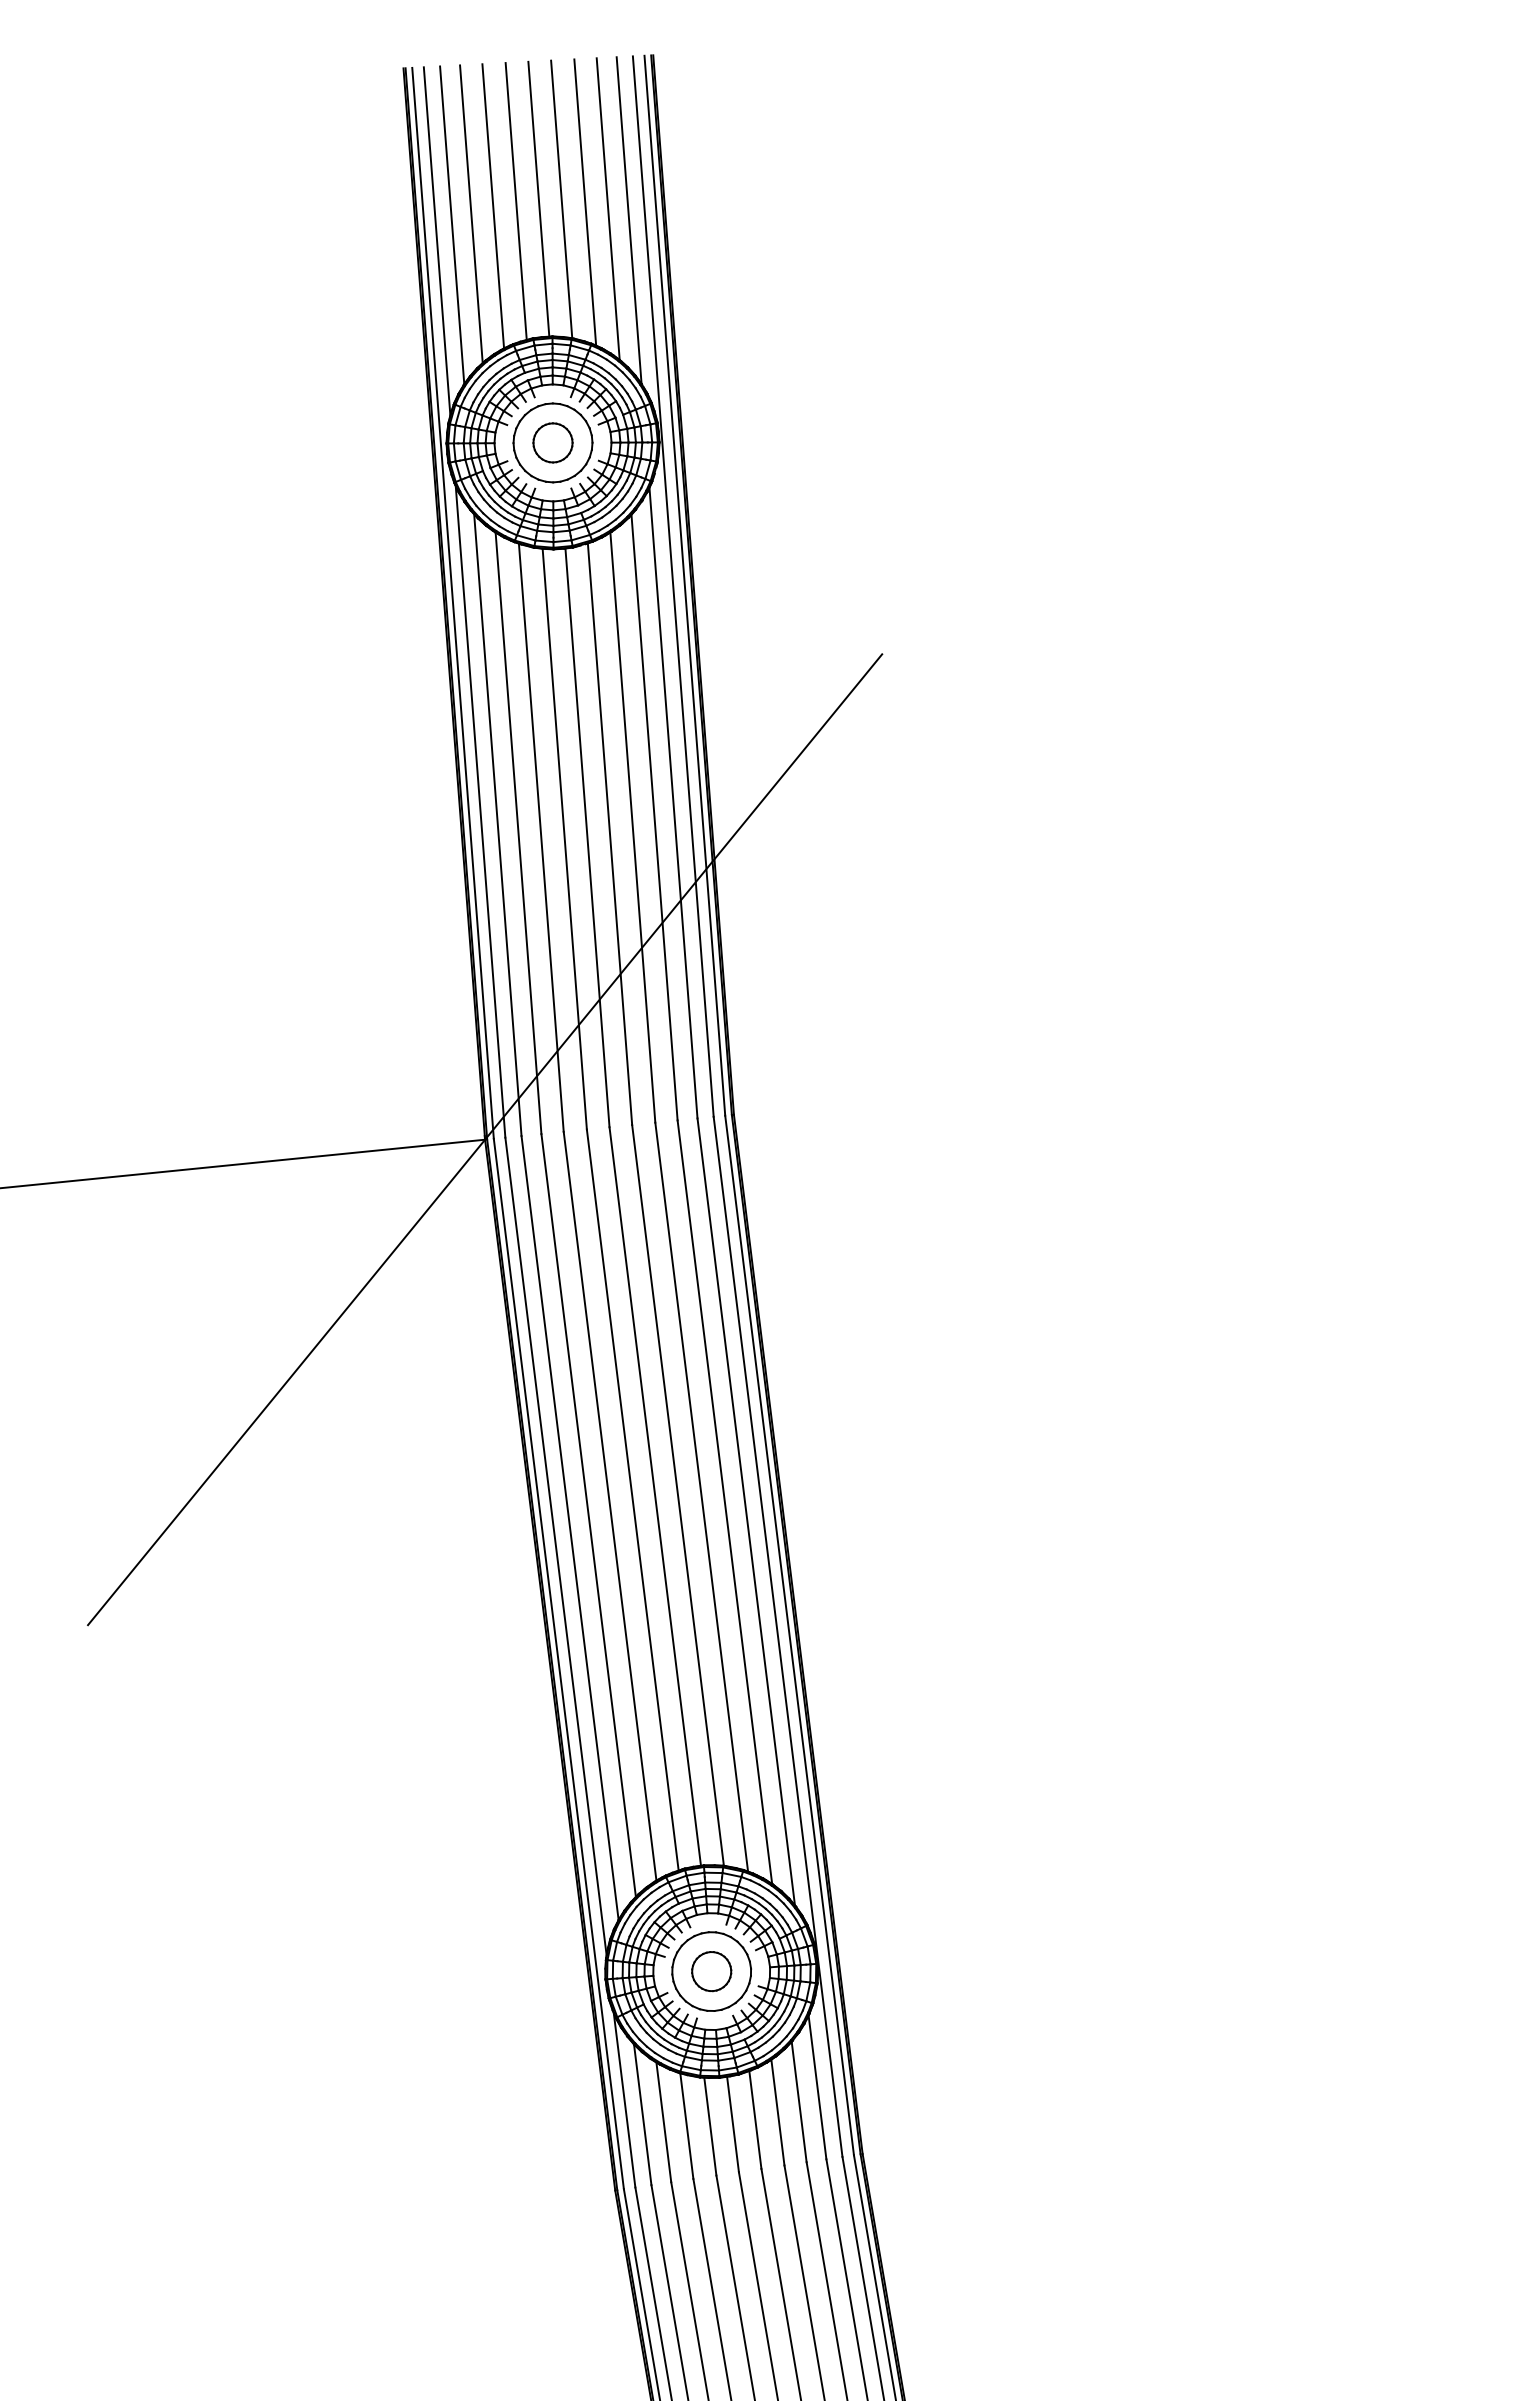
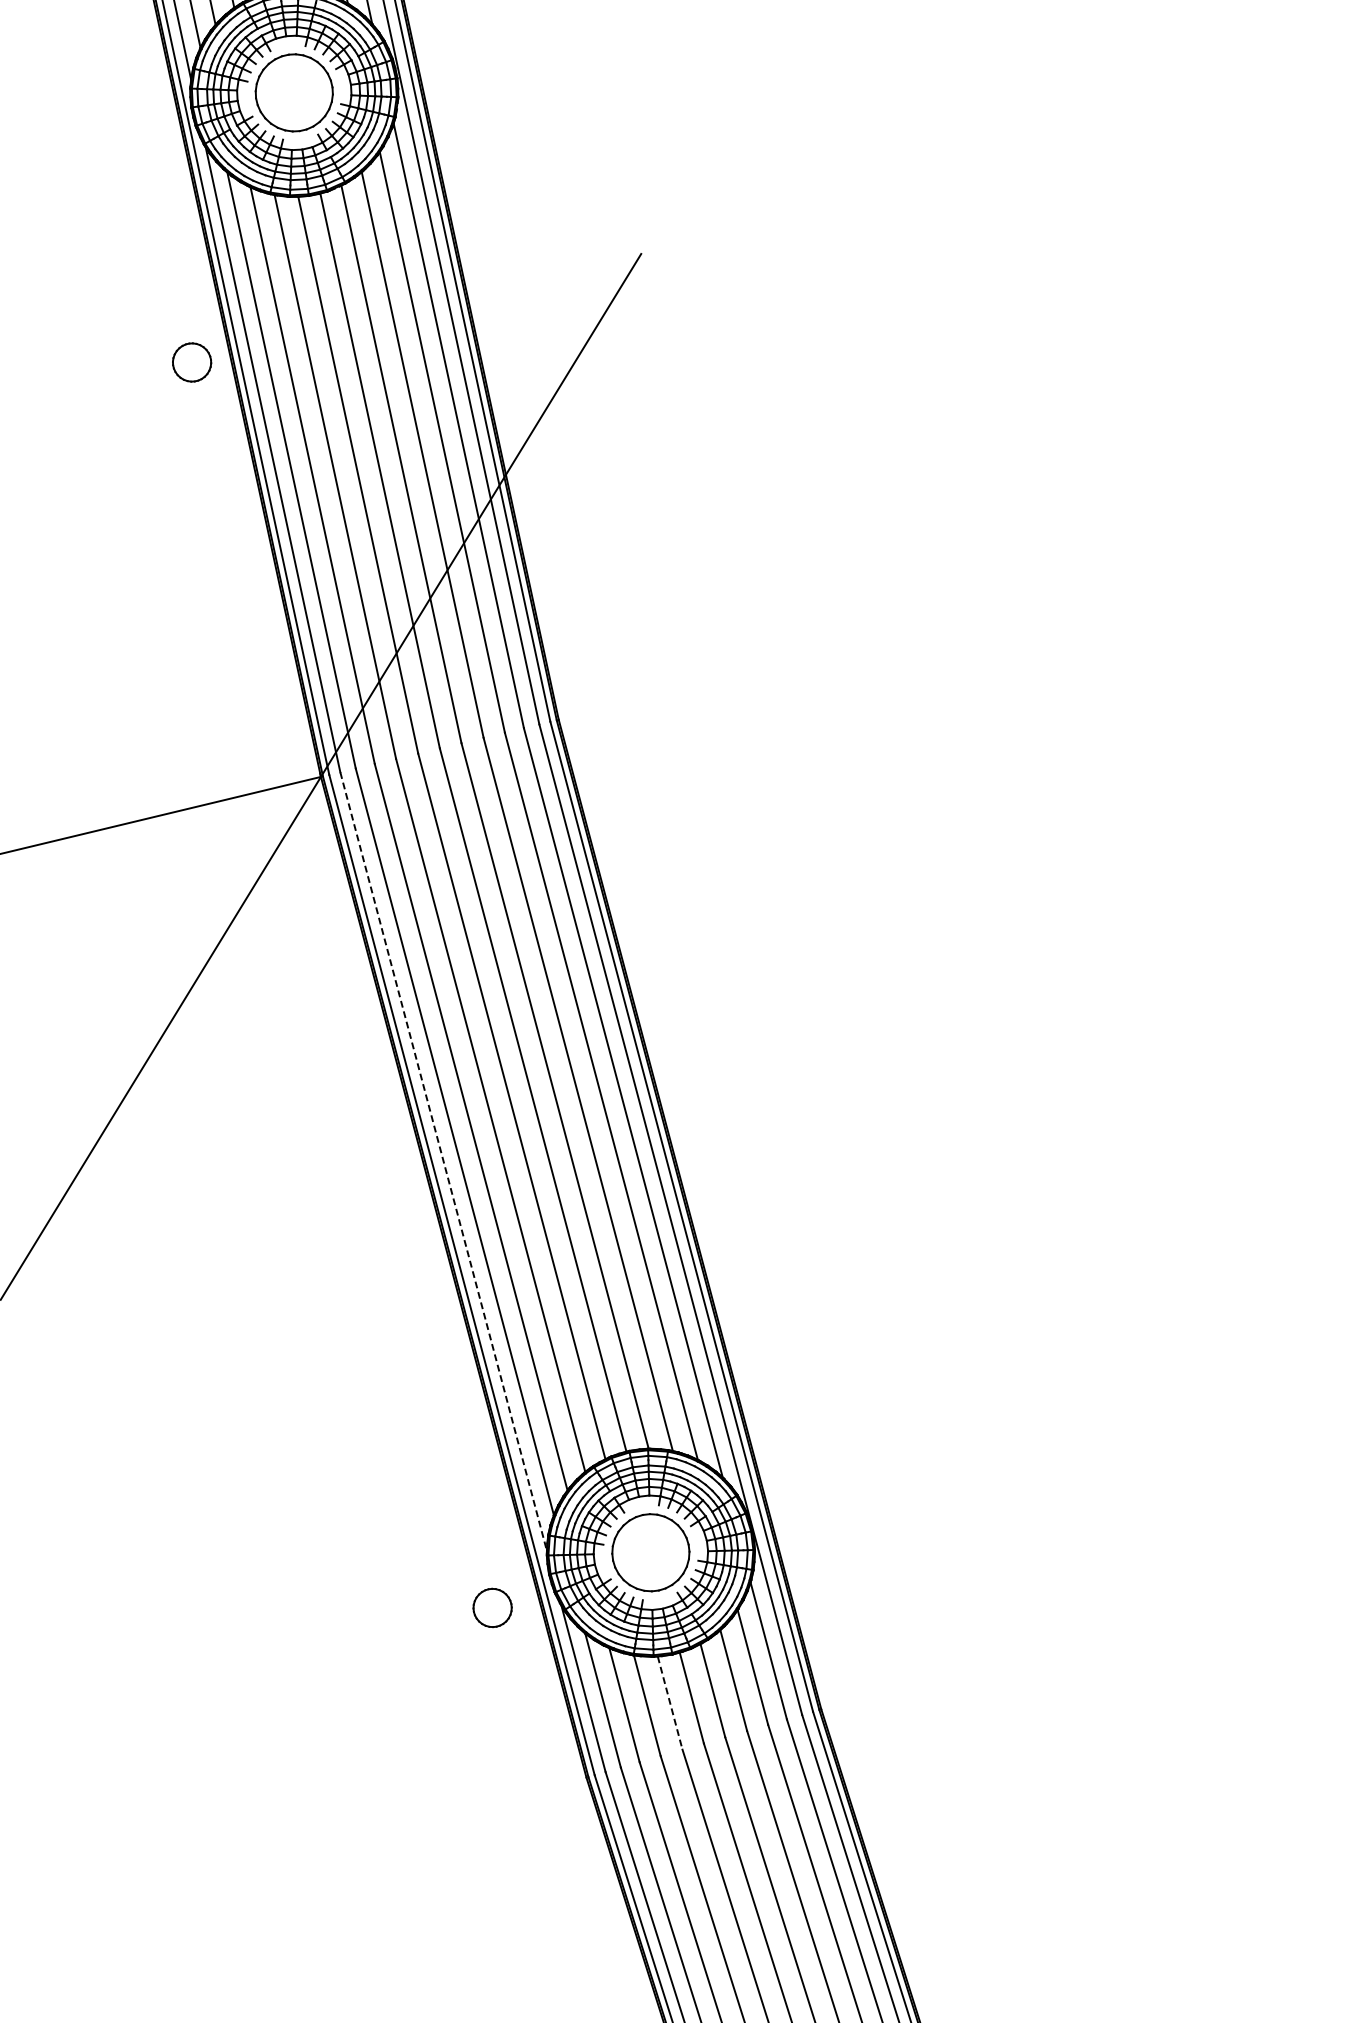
part: (552, 442) -> (191, 362), moved
line: (556, 1546) -> (444, 1161), solid -> dashed
part: (711, 1971) -> (492, 1607), moved
line: (710, 2127) -> (670, 1703), solid -> dashed

